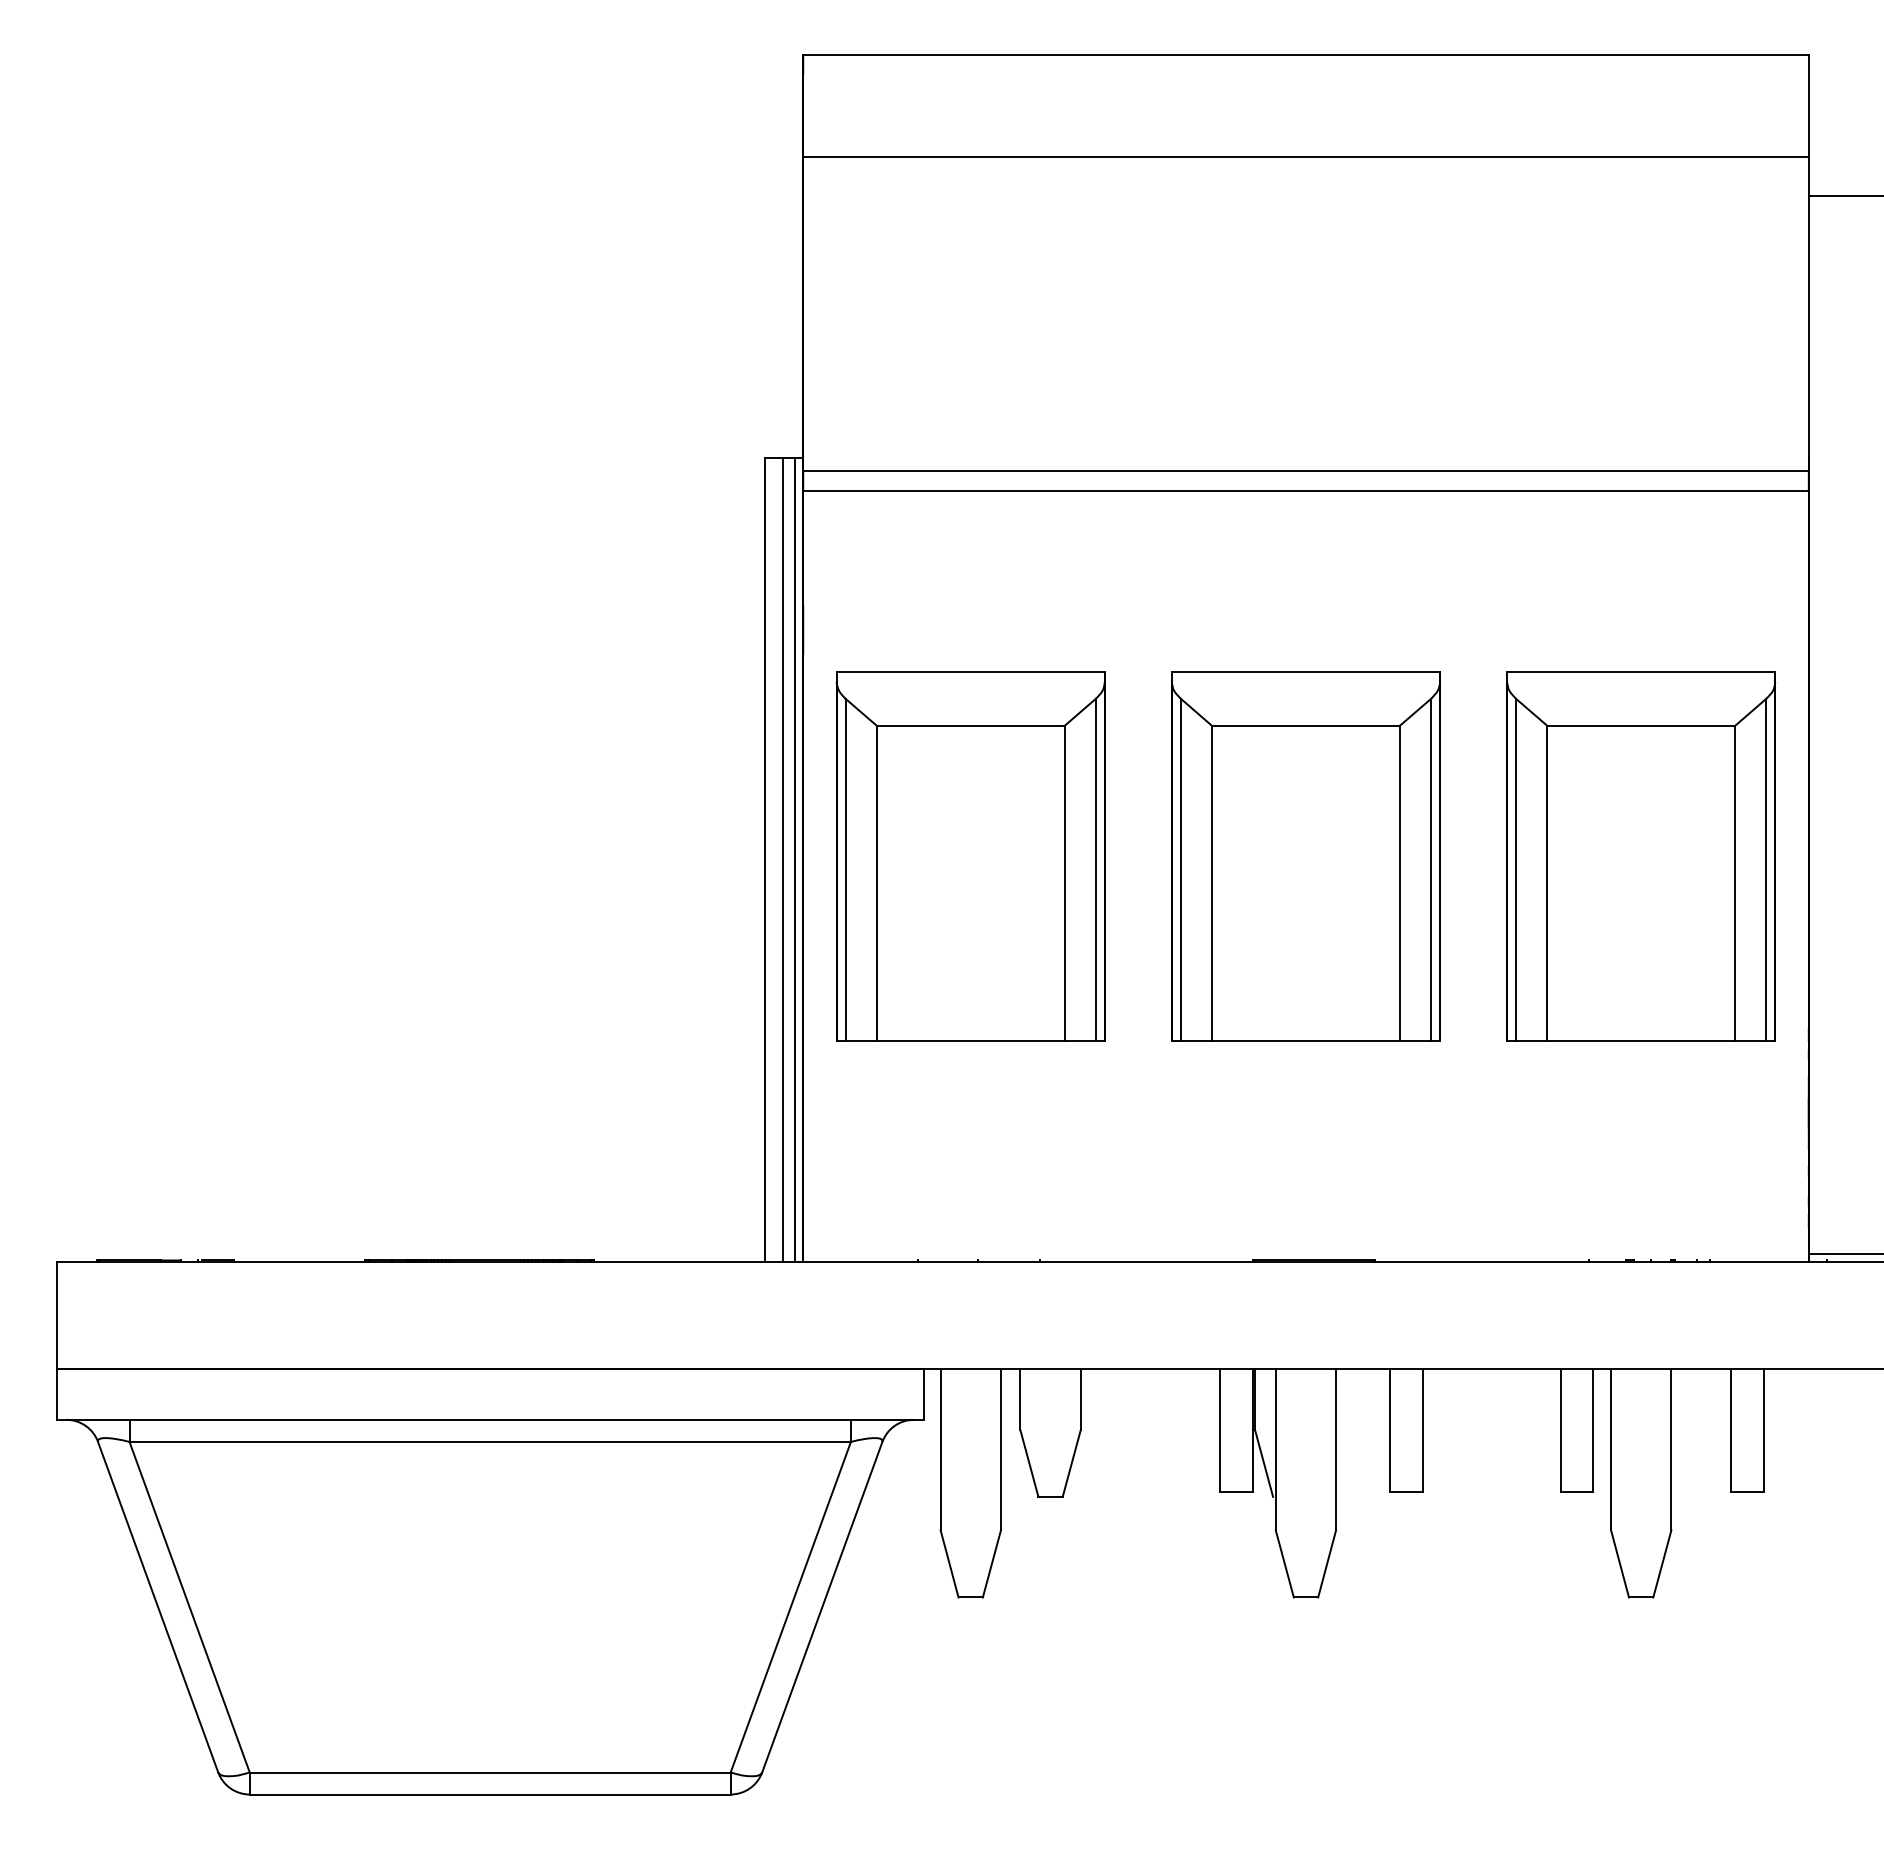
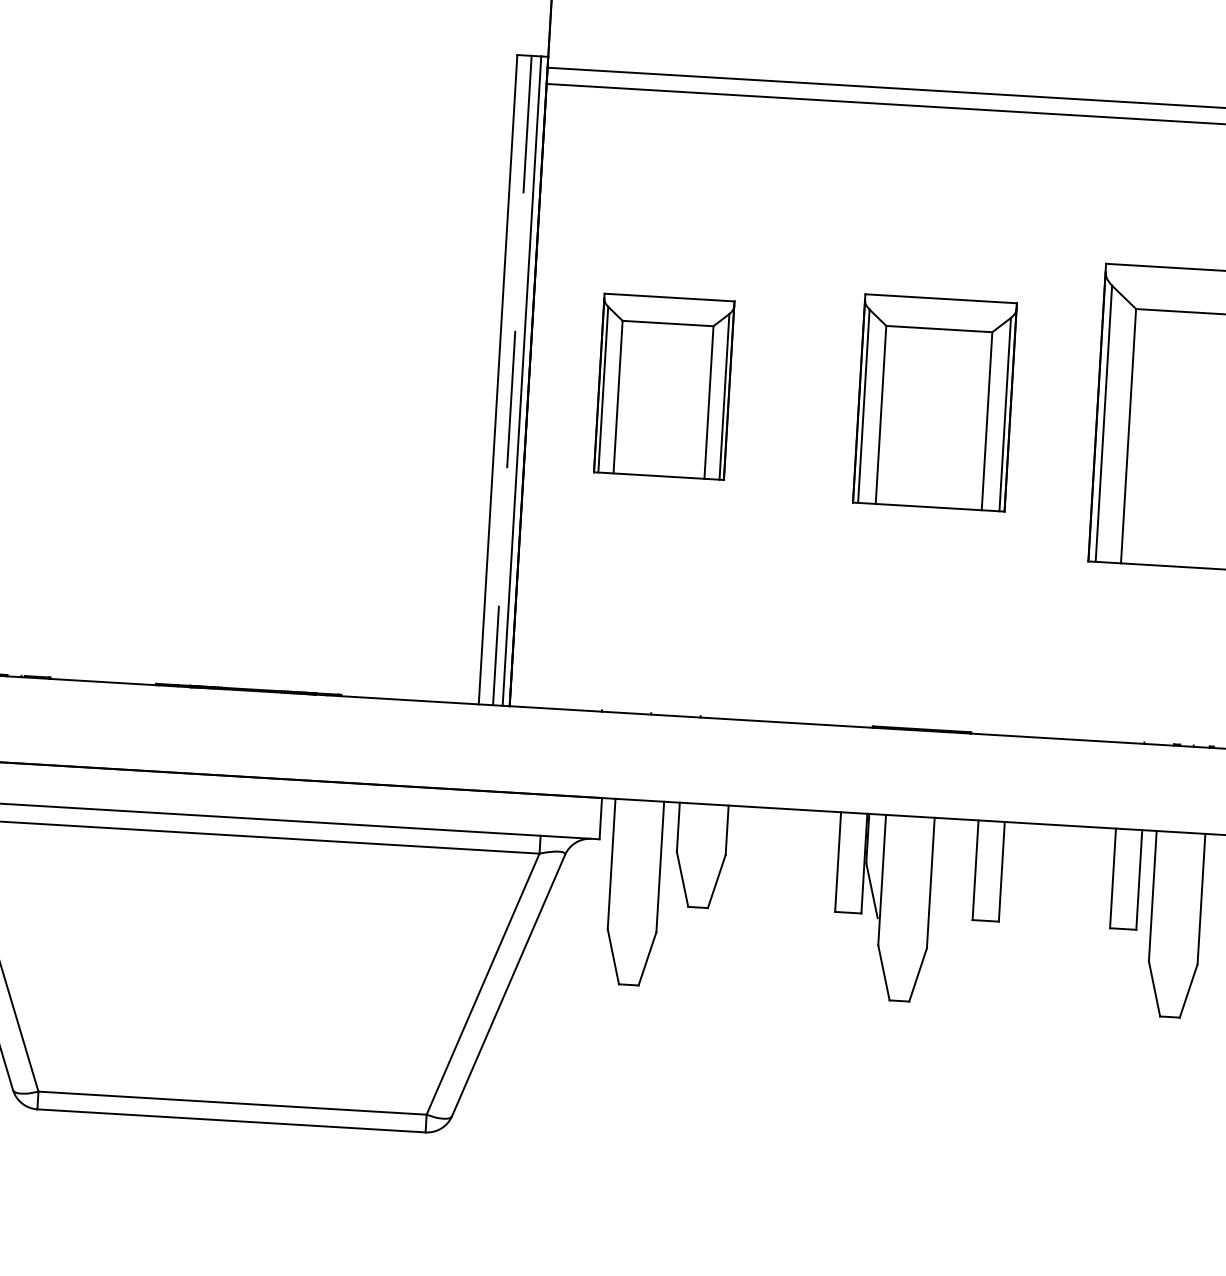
part: (970, 856) -> (664, 386), size x0.6
part: (1305, 856) -> (934, 402), size x0.7
line: (782, 860) -> (512, 381), solid -> dashed

